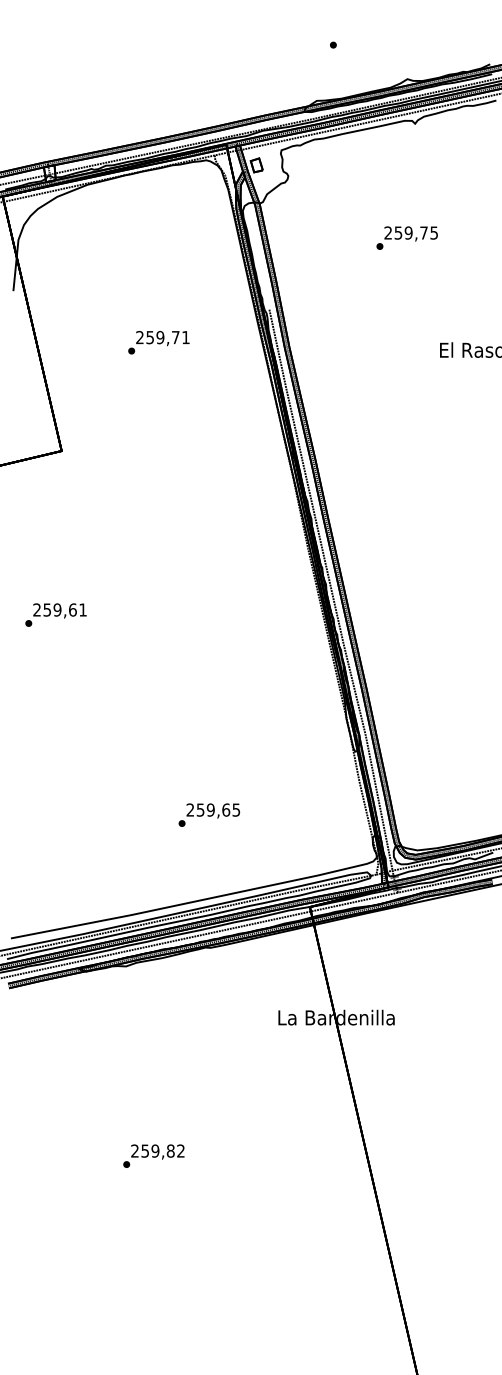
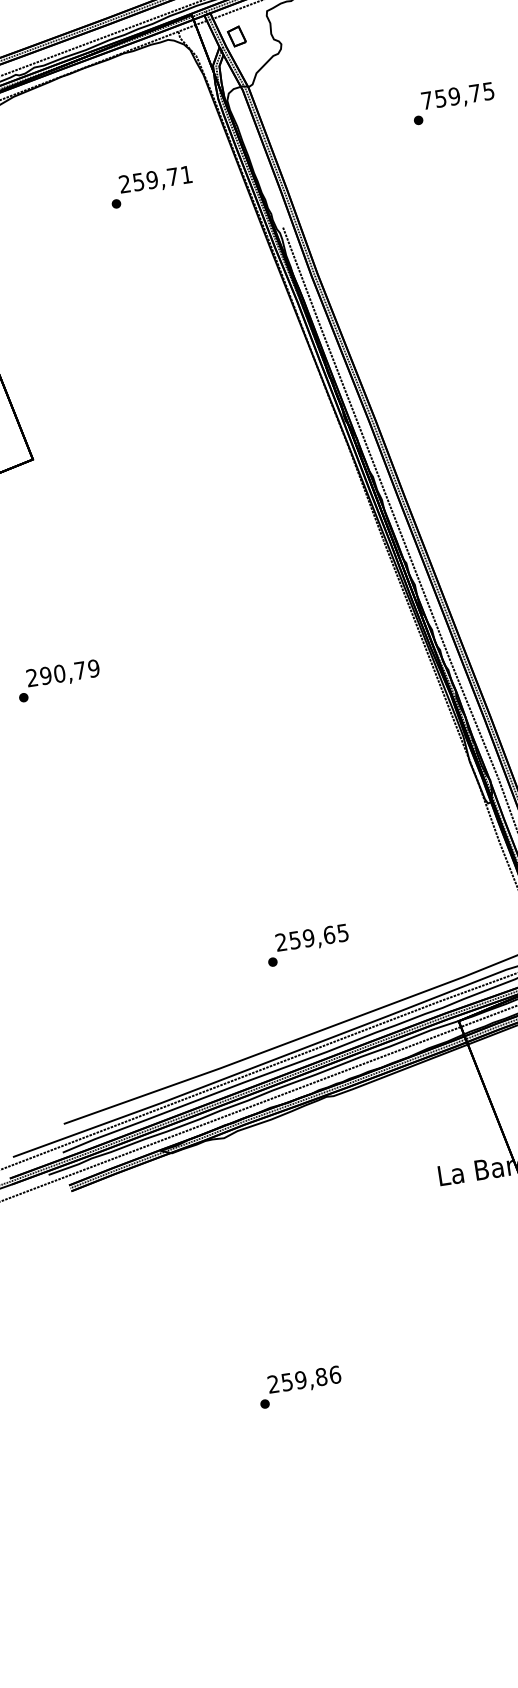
text: (387, 232) -> (425, 100), 259,75 -> 759,75
text: (158, 342) -> (150, 186), moved
text: (64, 609) -> (68, 671), 259,61 -> 290,79
text: (209, 814) -> (307, 944), moved
text: (181, 1150) -> (335, 1374), 259,82 -> 259,86

